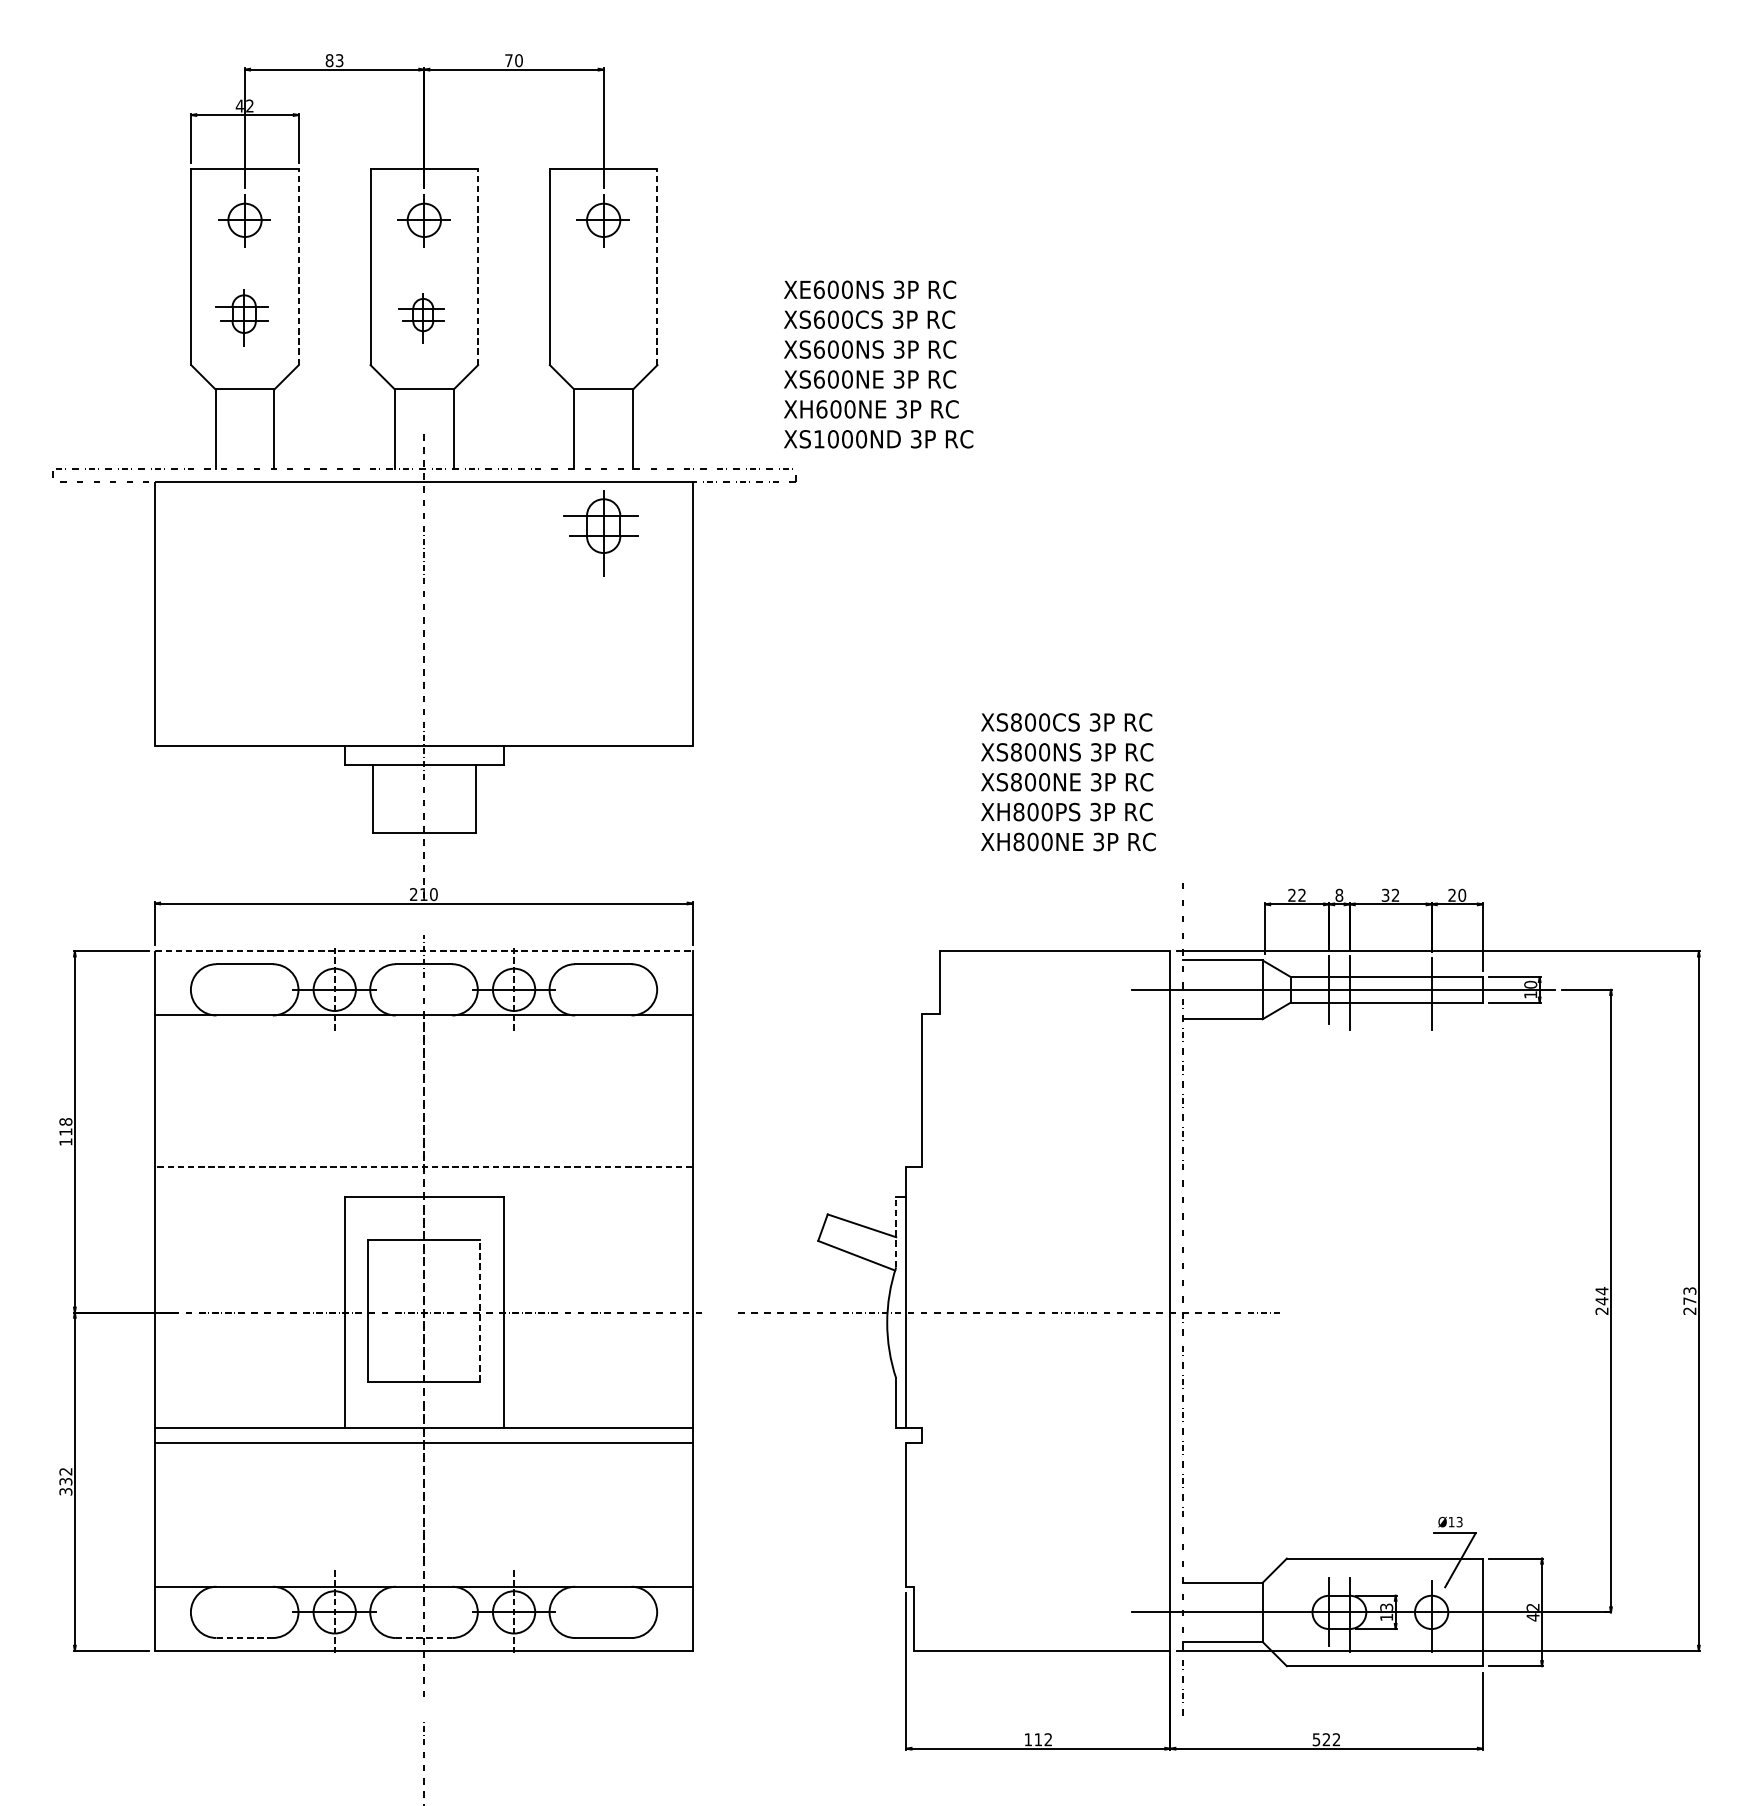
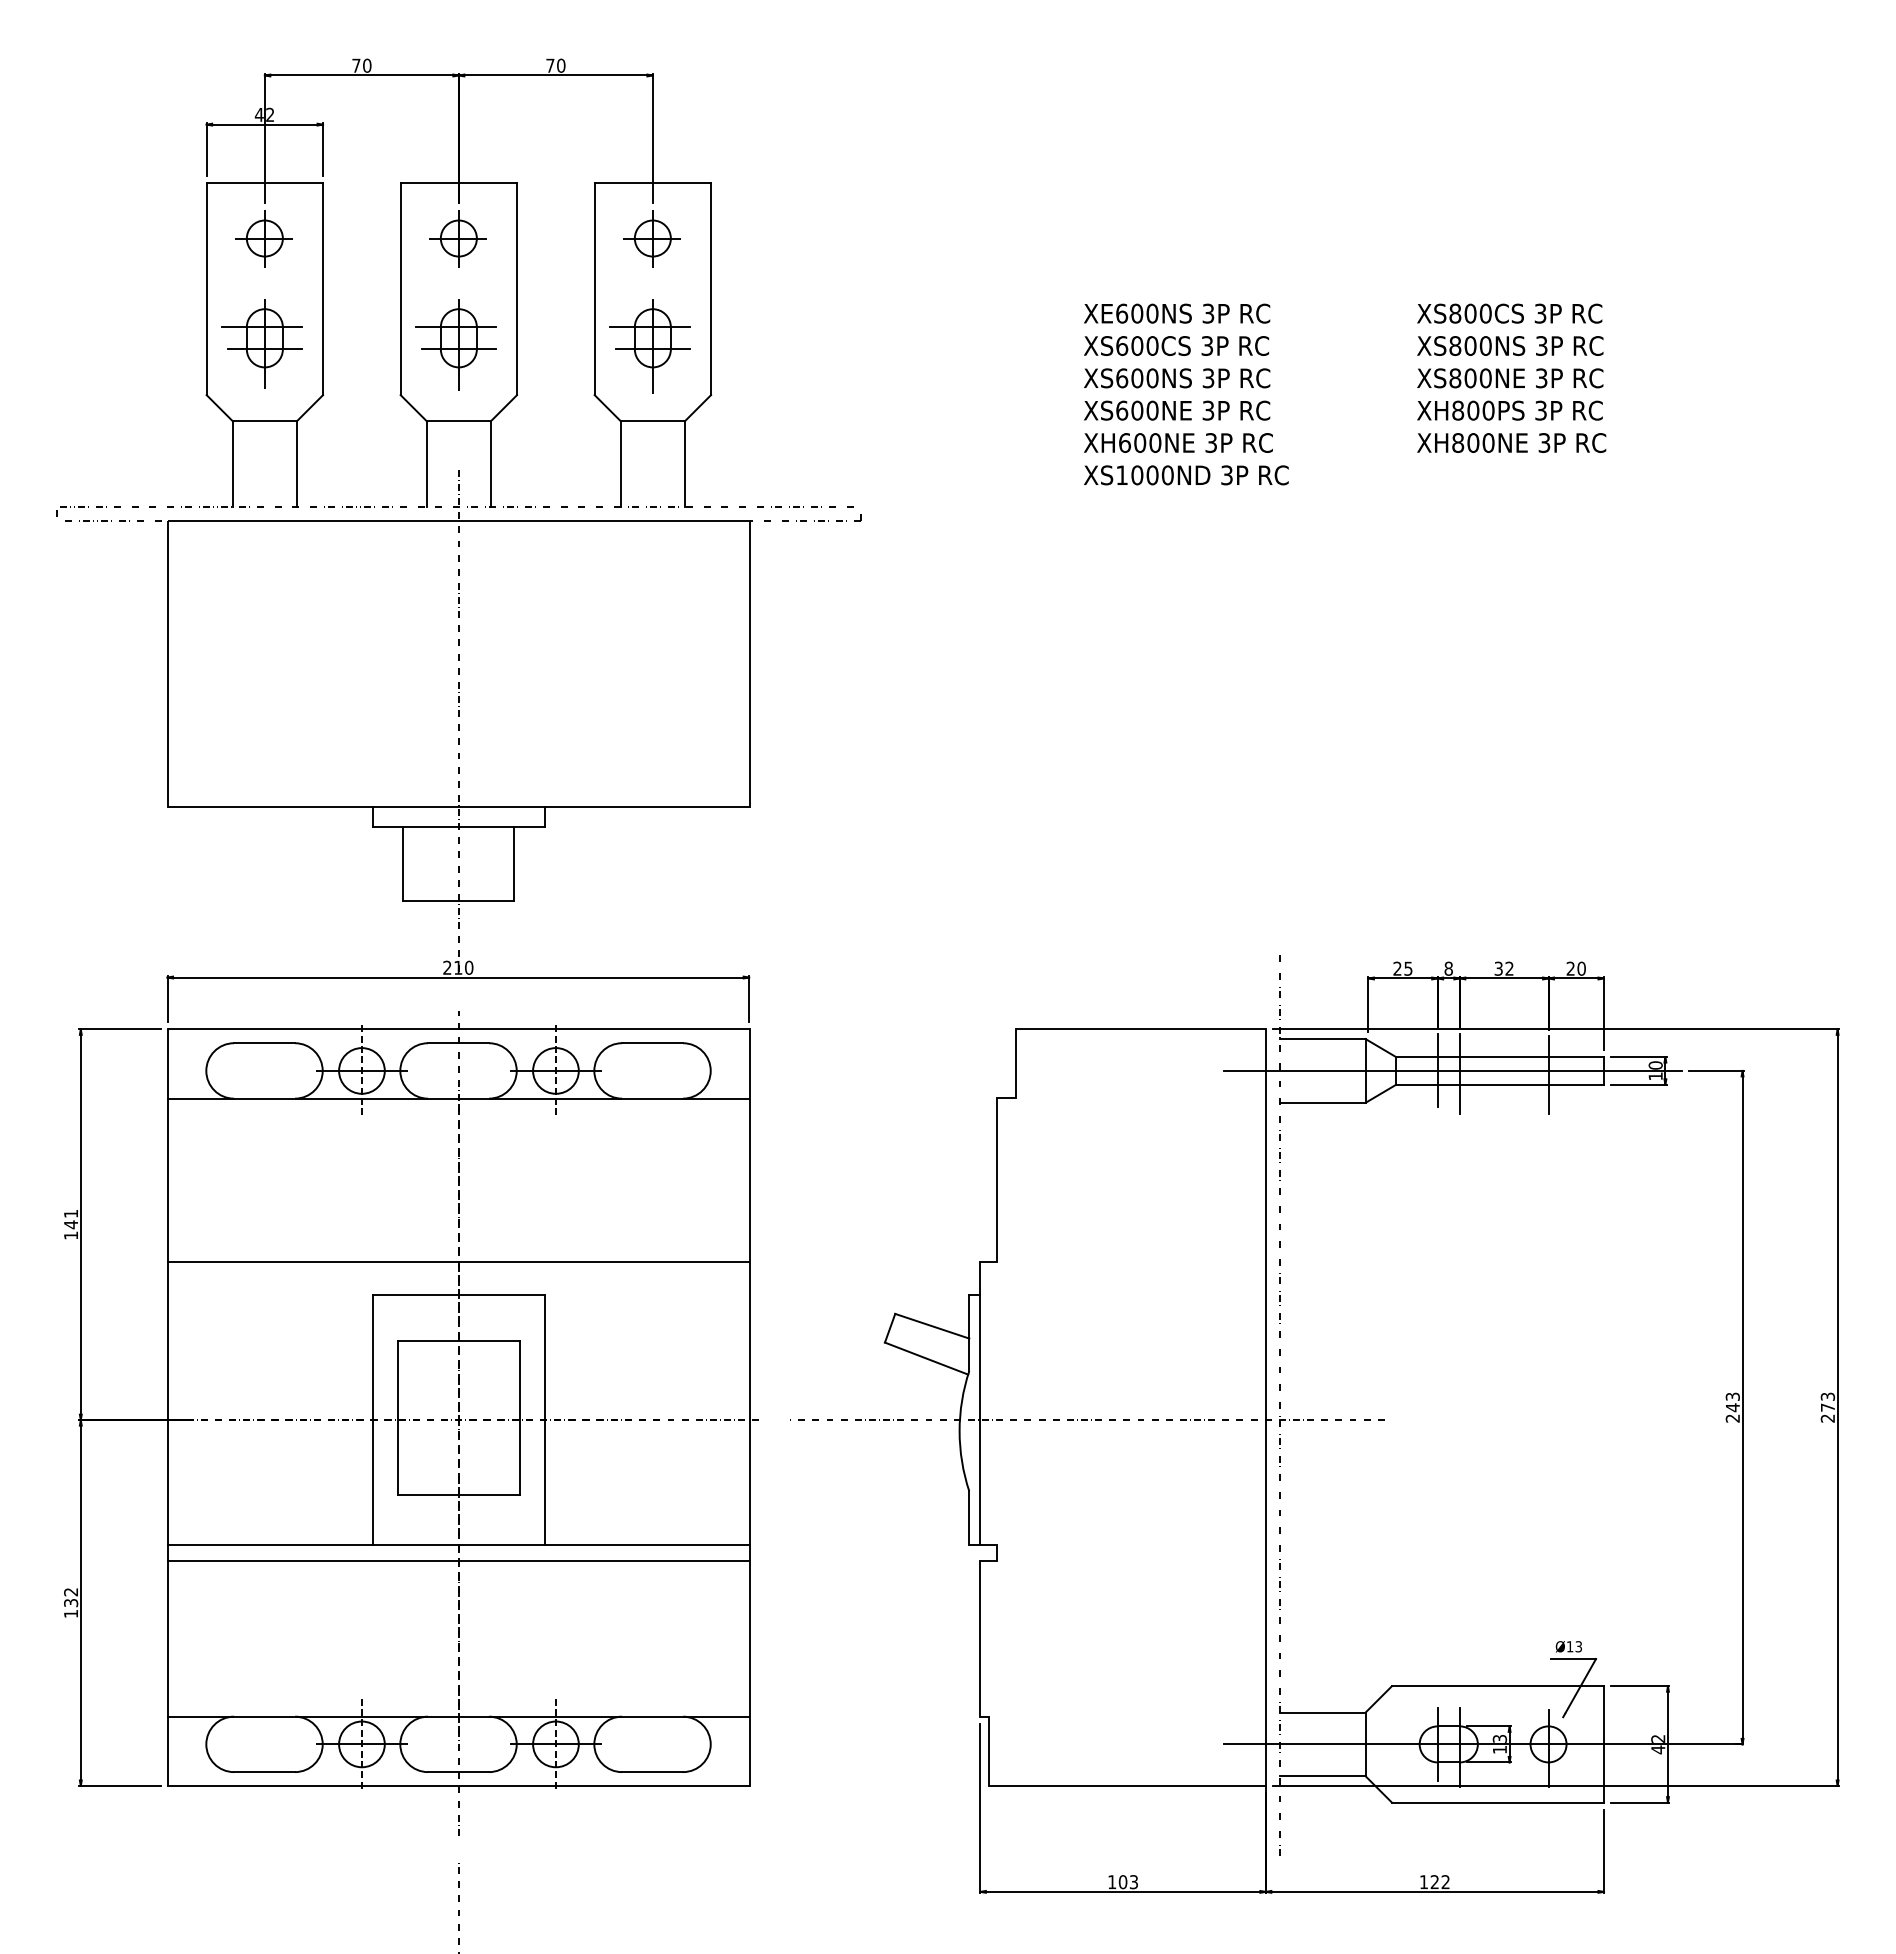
text: (334, 60) -> (361, 65), 83 -> 70
line: (299, 266) -> (323, 288), dashed -> solid
line: (478, 266) -> (517, 288), dashed -> solid
line: (657, 266) -> (711, 288), dashed -> solid
part: (241, 317) -> (261, 343), size x1.43
part: (421, 318) -> (455, 344), size x1.67
text: (878, 364) -> (1186, 394), moved
part: (600, 533) -> (649, 346), moved
text: (1068, 781) -> (1511, 377), moved
text: (1302, 895) -> (1408, 968), 22 -> 25
line: (424, 951) -> (458, 1029), dashed -> solid
text: (66, 1127) -> (71, 1219), 118 -> 141
line: (424, 1166) -> (458, 1262), dashed -> solid
line: (896, 1232) -> (969, 1333), dashed -> solid
text: (1601, 1290) -> (1732, 1396), 244 -> 243
line: (480, 1311) -> (519, 1418), dashed -> solid
text: (66, 1491) -> (71, 1613), 332 -> 132
line: (245, 1638) -> (265, 1772), dashed -> solid
line: (424, 1638) -> (459, 1772), dashed -> solid
text: (1042, 1740) -> (1127, 1882), 112 -> 103
text: (1316, 1740) -> (1423, 1882), 522 -> 122

